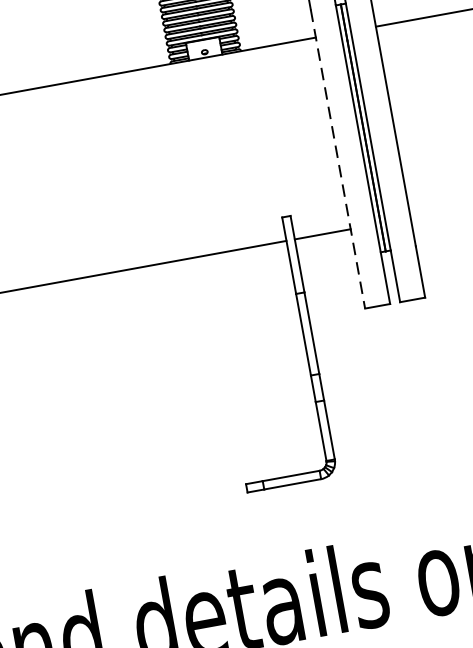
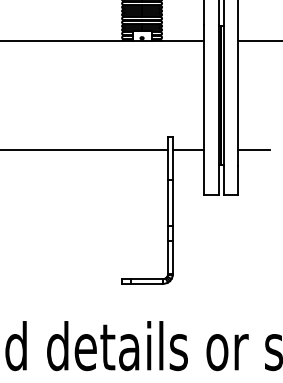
line: (338, 159) -> (204, 110), dashed -> solid
line: (439, 212) -> (254, 149), added

